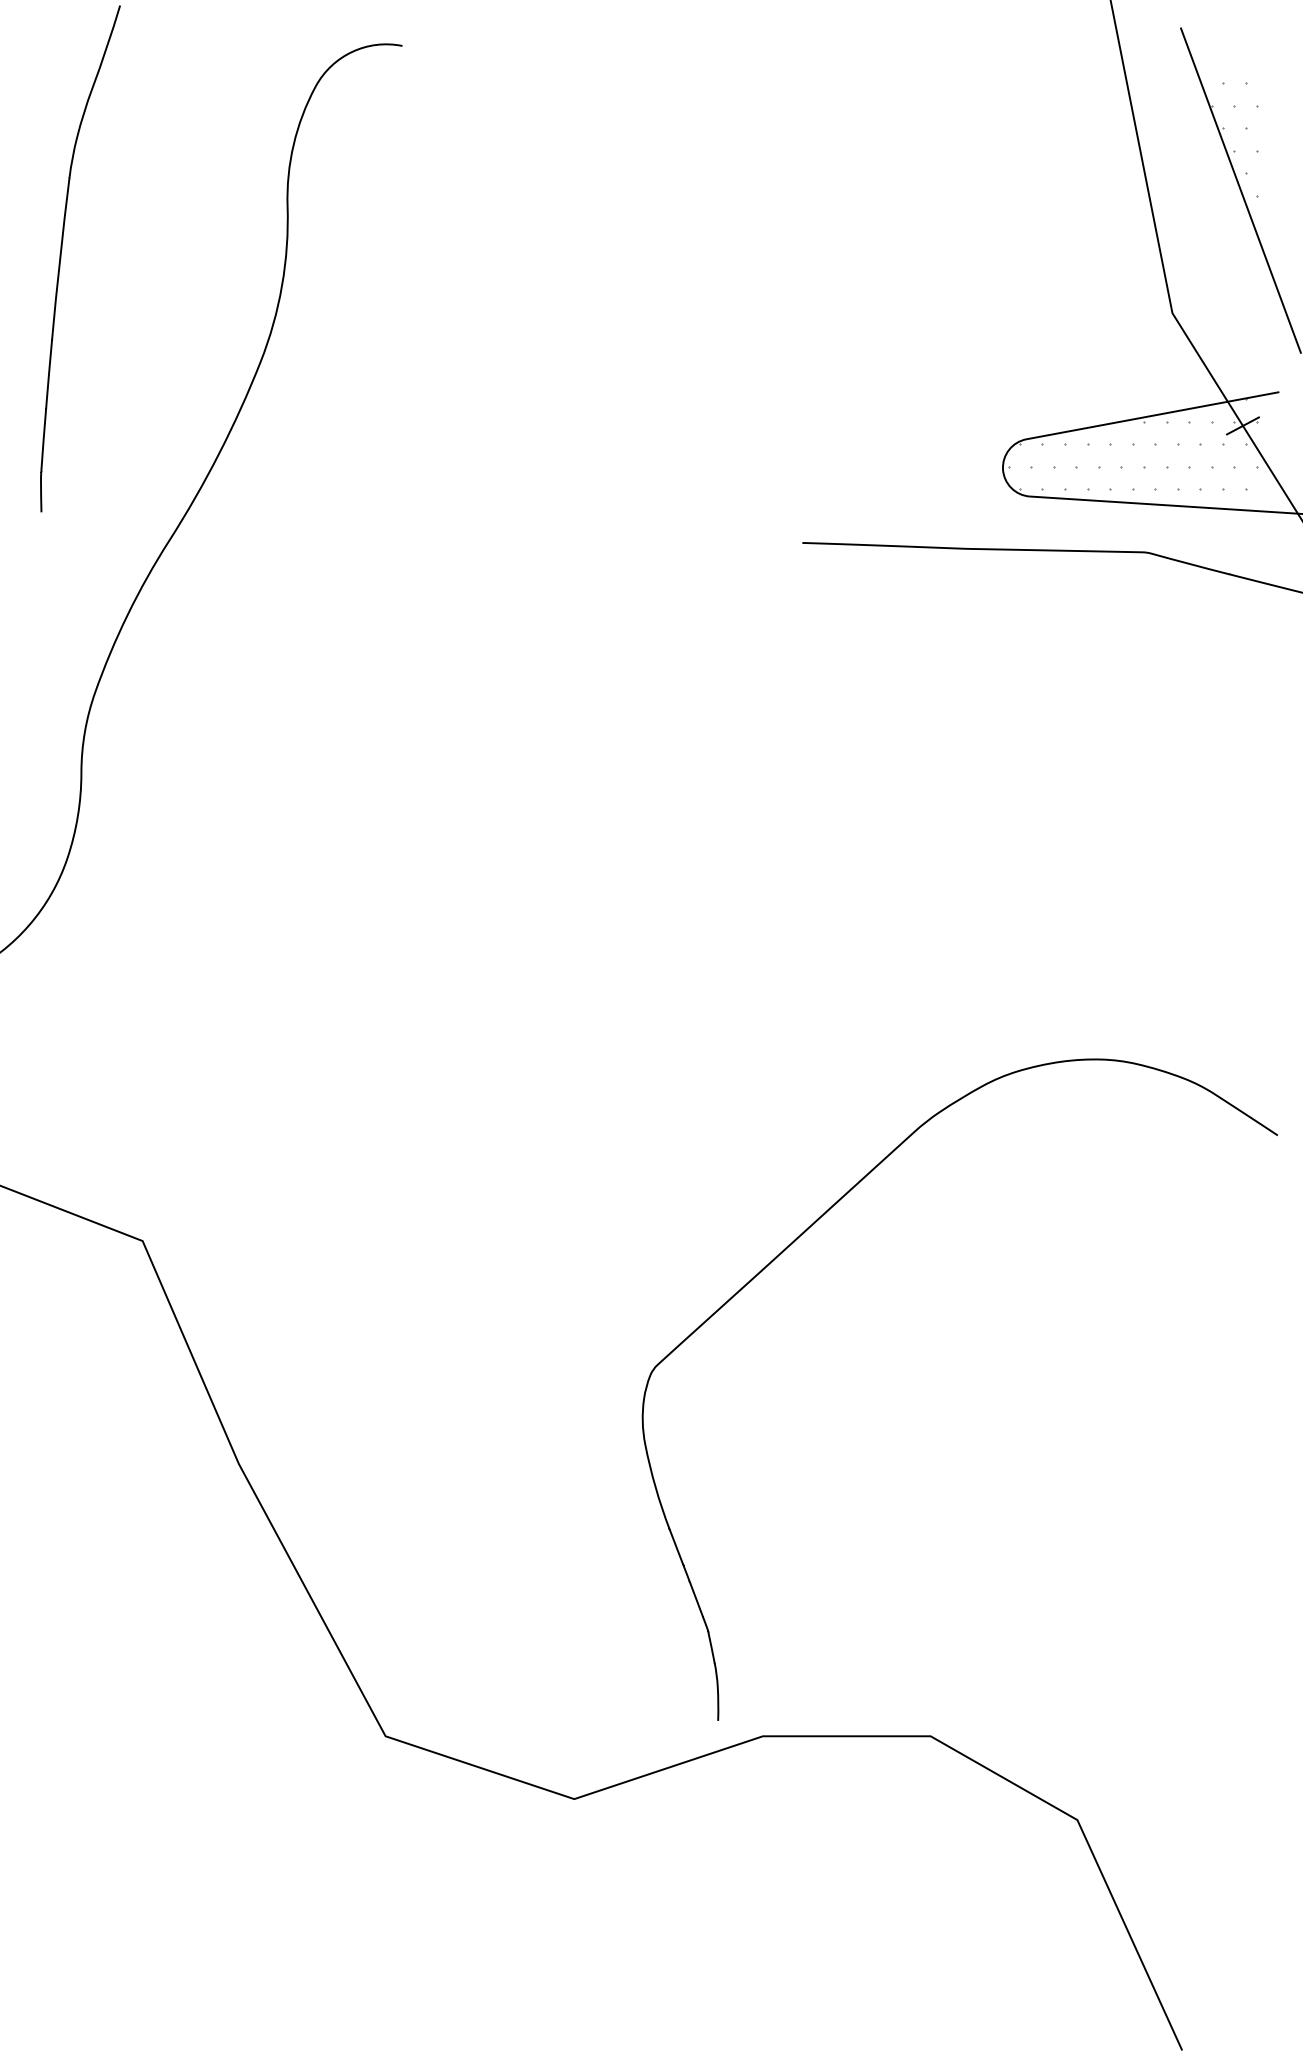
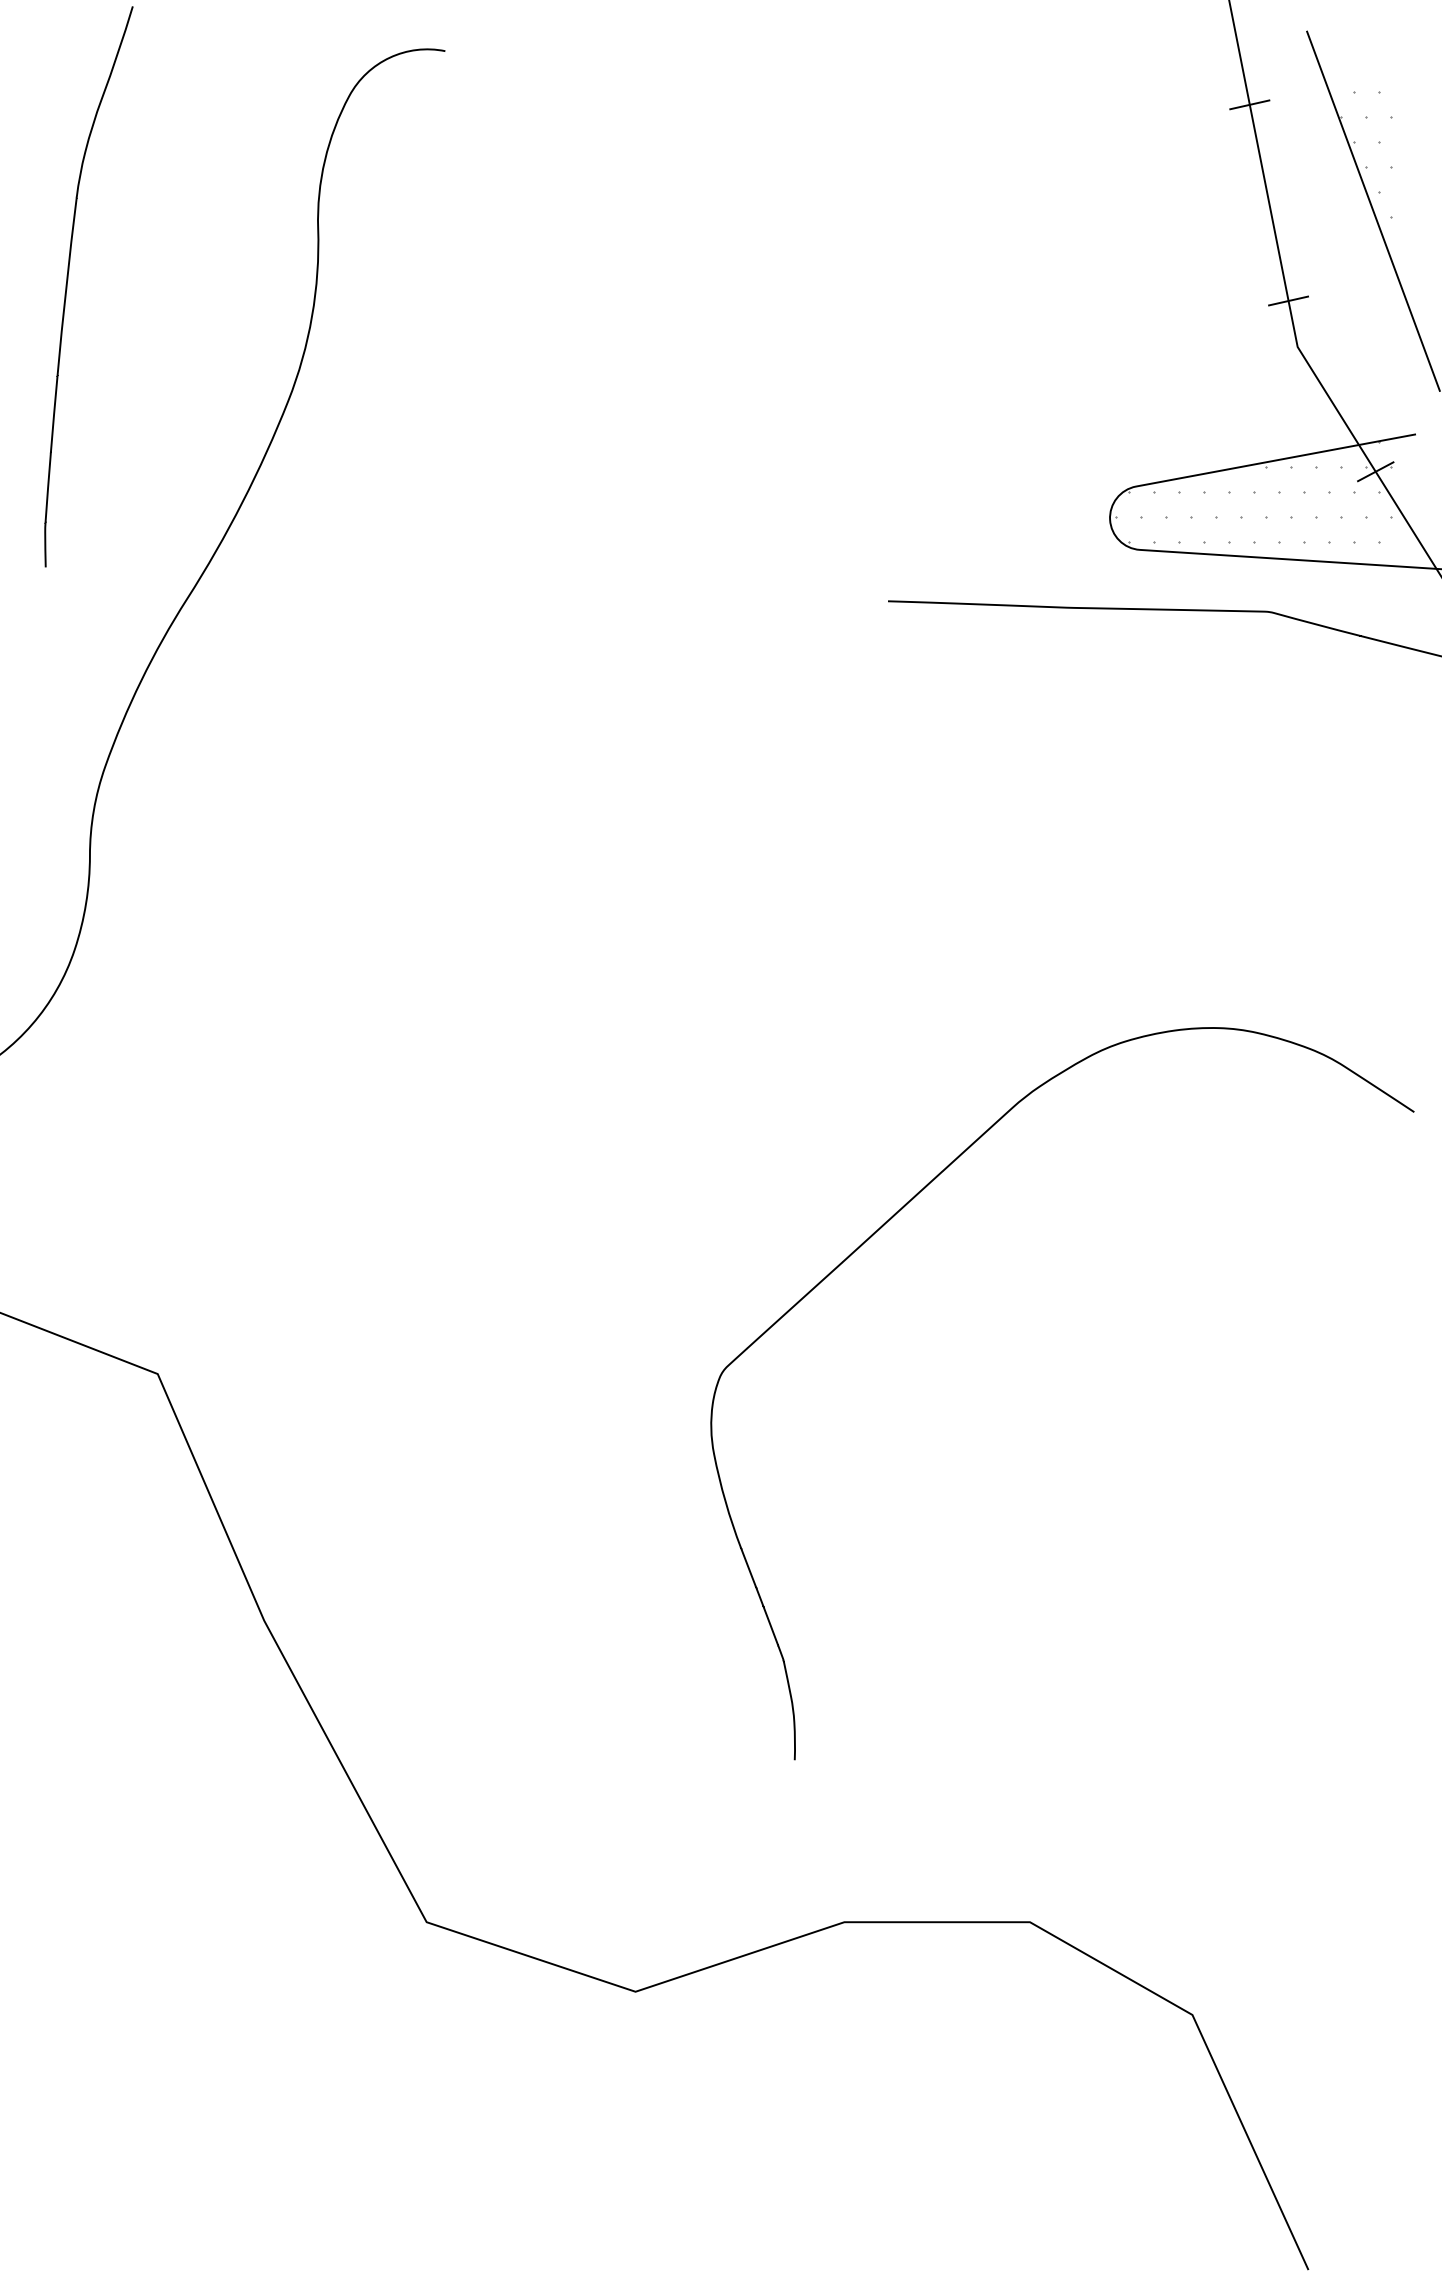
line: (1128, 94) -> (1249, 104), added
line: (1164, 271) -> (1288, 300), added
curve: (815, 1223) -> (902, 1209), moved

